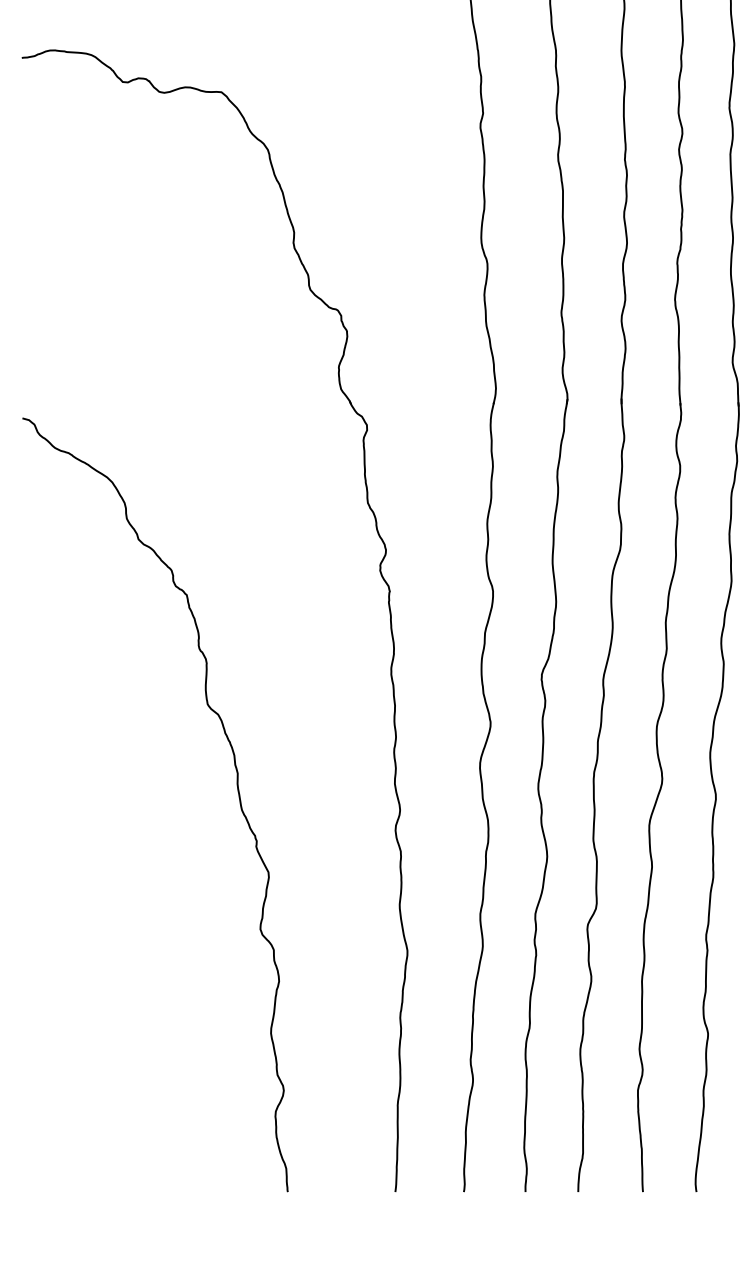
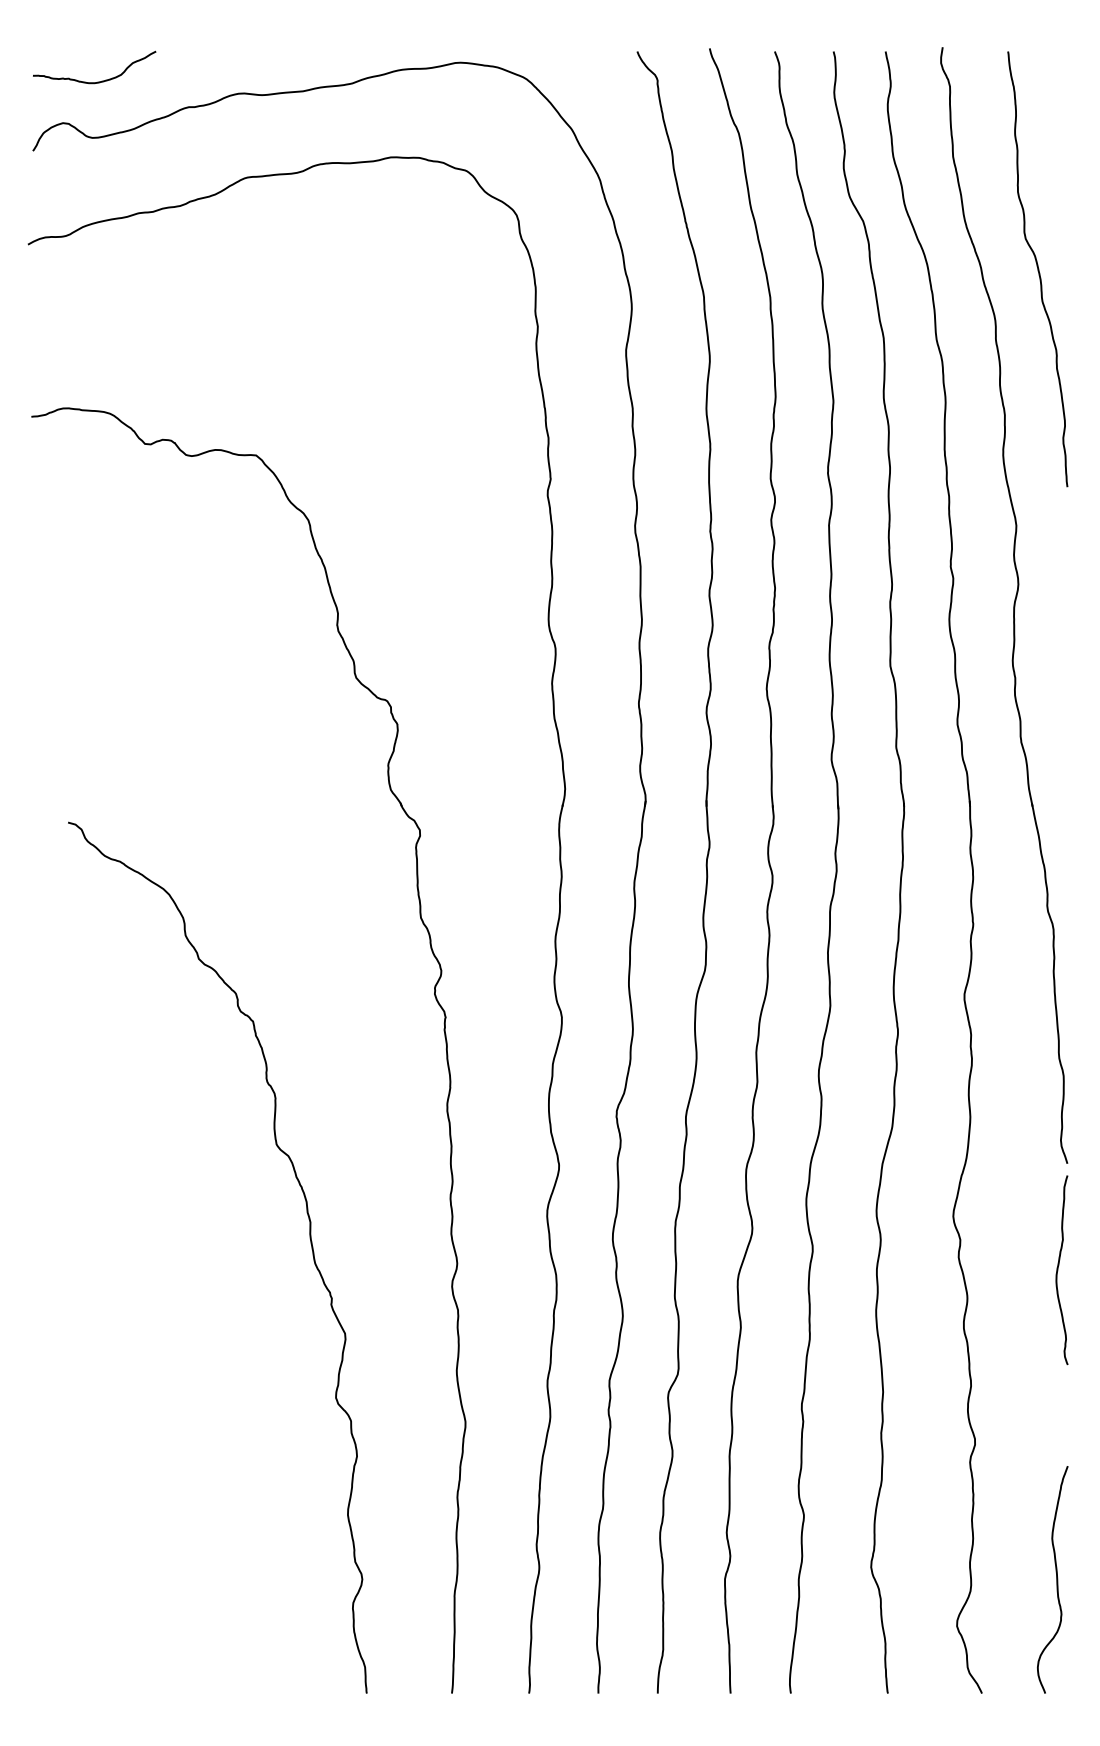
curve: (237, 793) -> (310, 1244), moved

